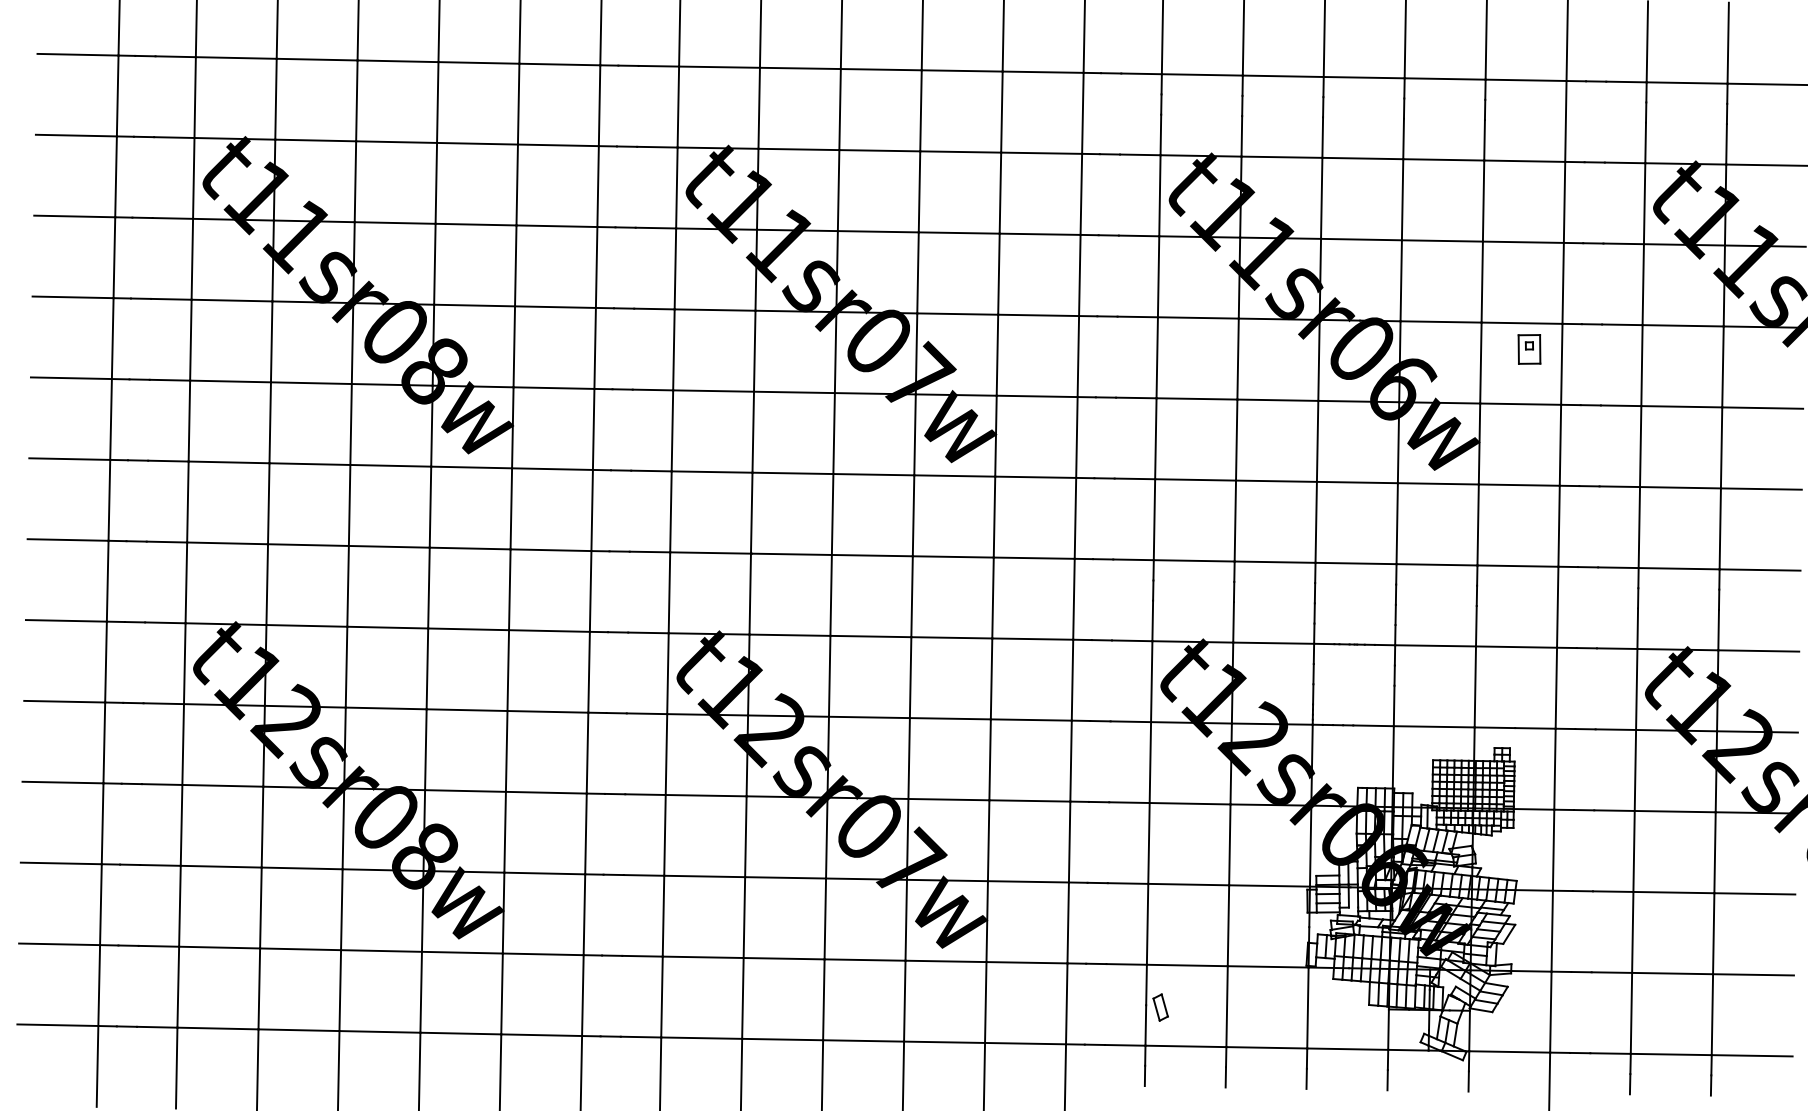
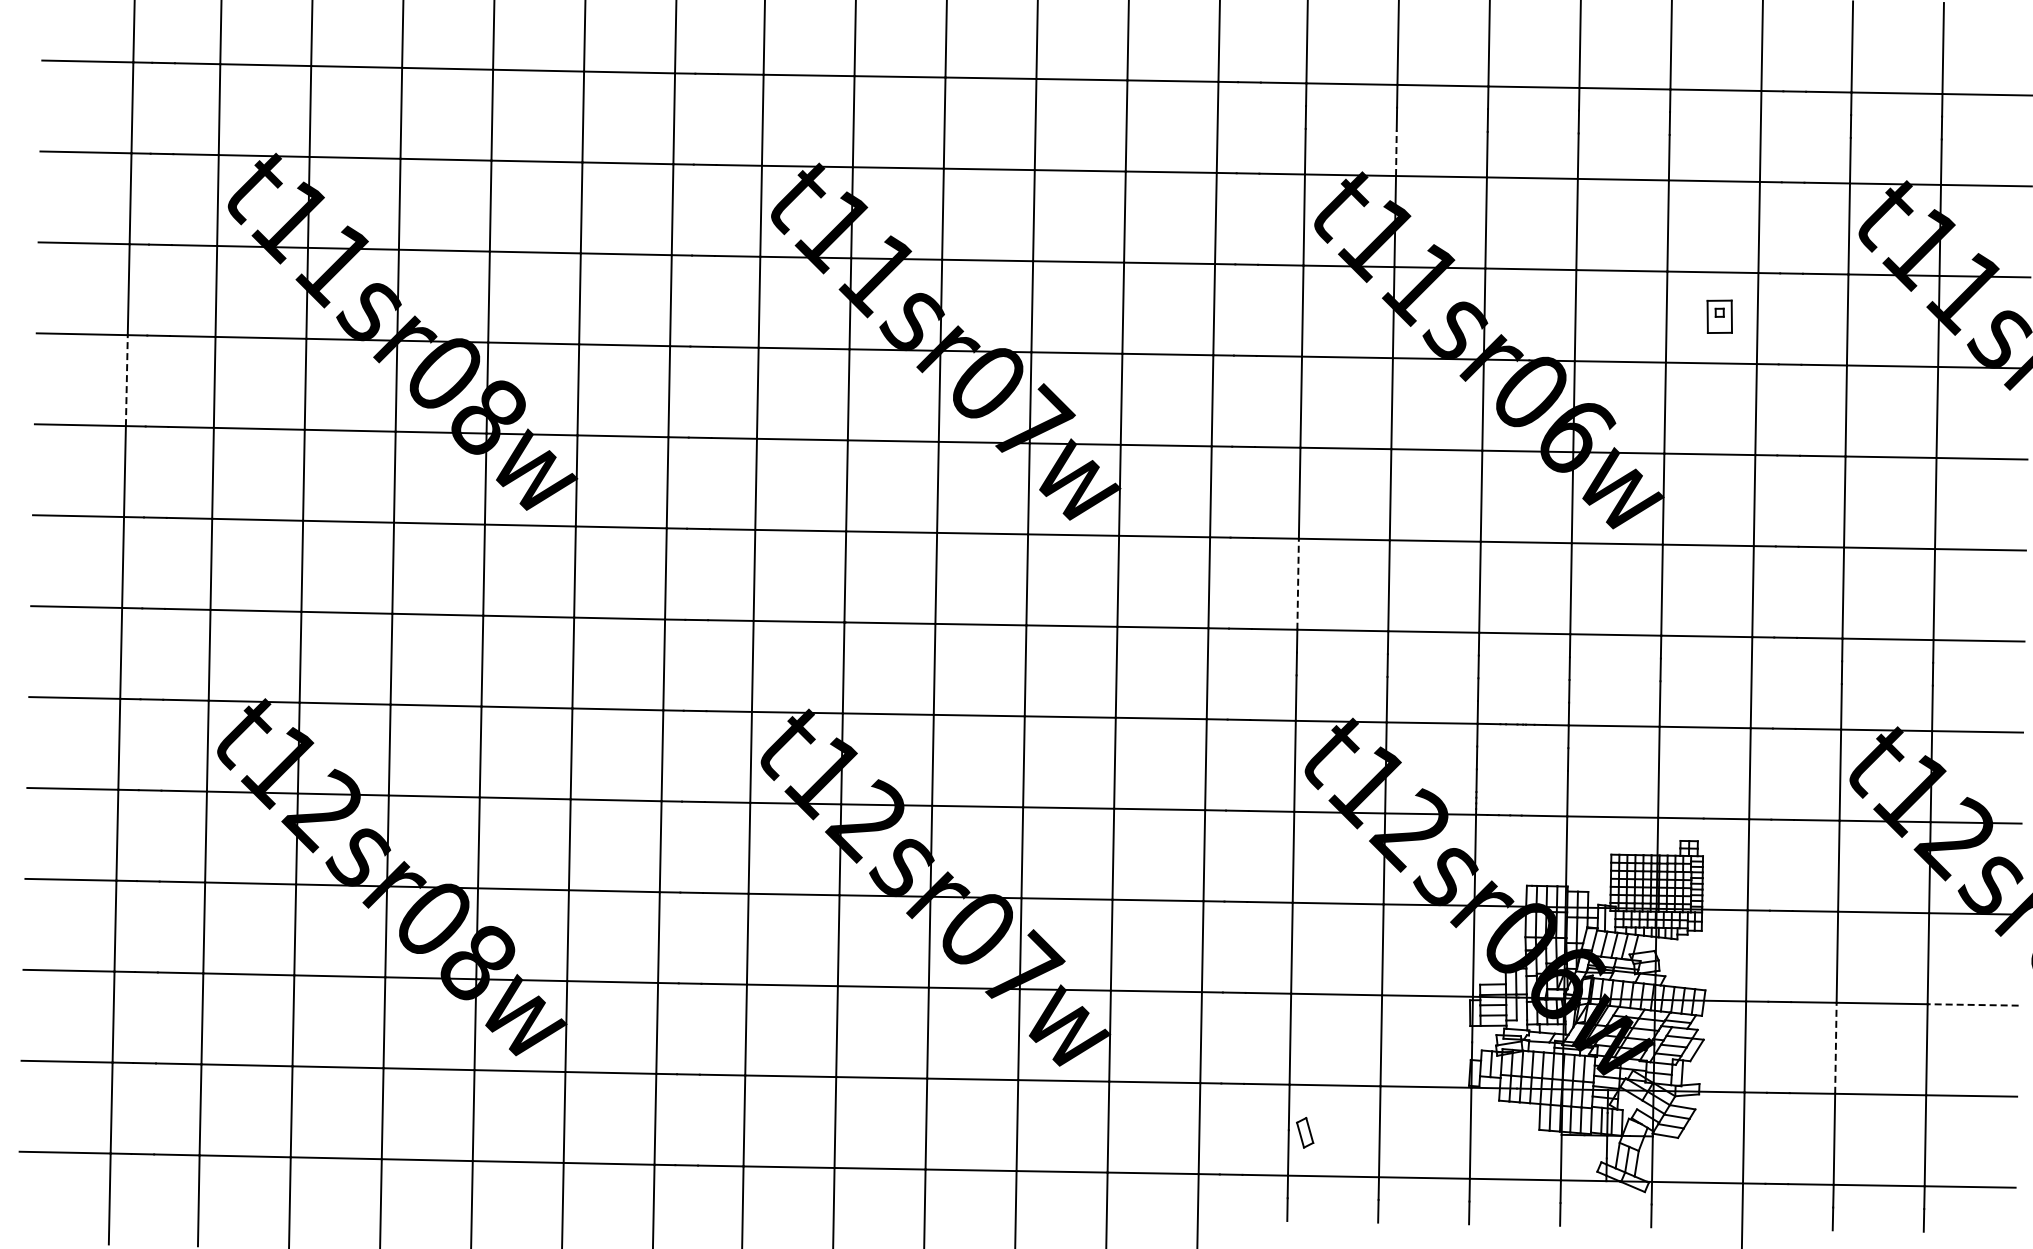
line: (1241, 136) -> (1396, 153), solid -> dashed
line: (112, 338) -> (126, 380), solid -> dashed
part: (1529, 349) -> (1719, 316), moved
line: (1154, 519) -> (1298, 584), solid -> dashed
line: (1754, 893) -> (1972, 1004), solid -> dashed
line: (1632, 932) -> (1835, 1048), solid -> dashed

